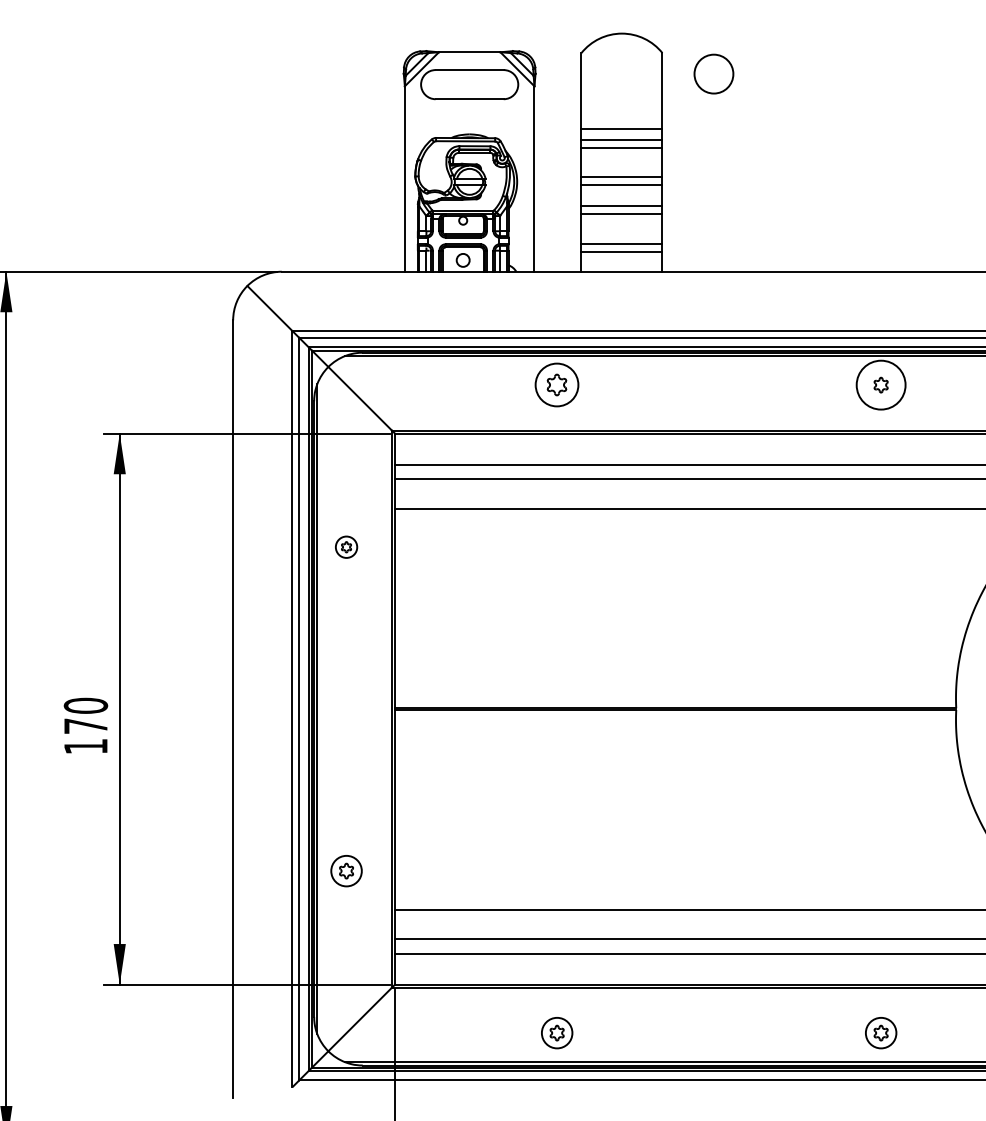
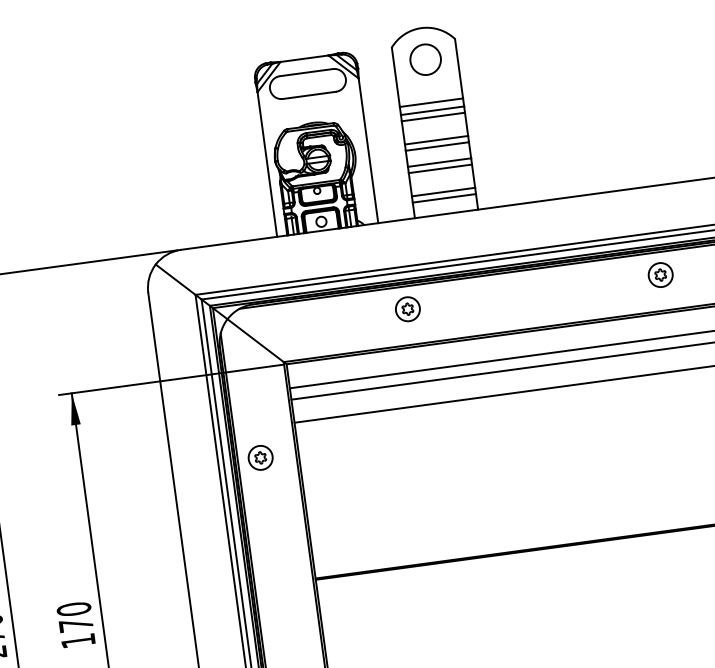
circle: (713, 73) -> (425, 59), moved
circle: (880, 384) -> (660, 274), size x0.62
part: (557, 385) -> (408, 309), size x0.71
part: (346, 547) -> (260, 458), size x1.43

